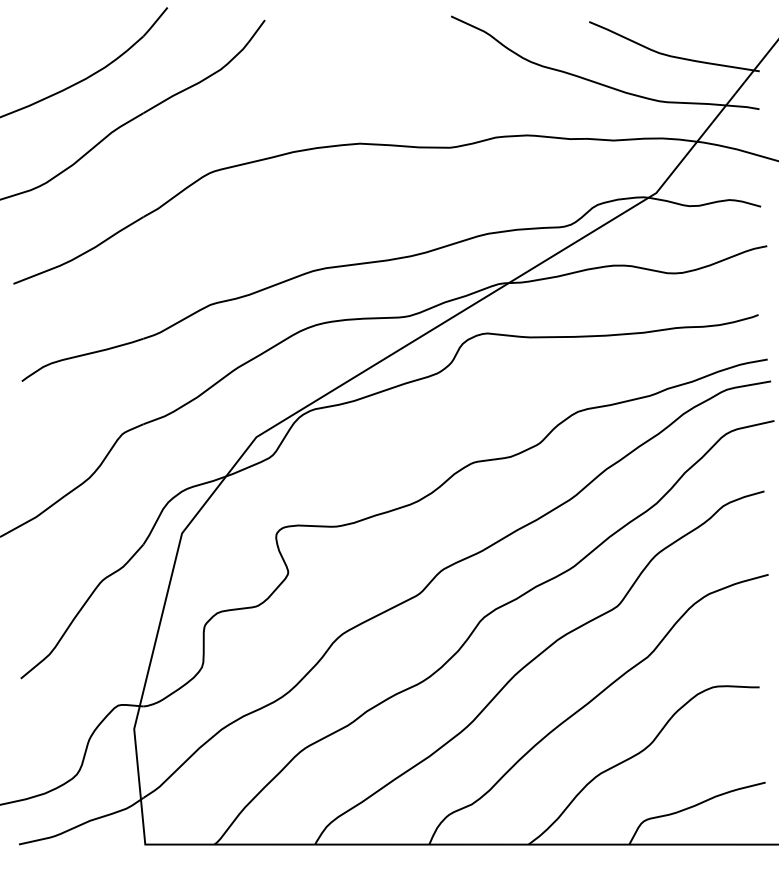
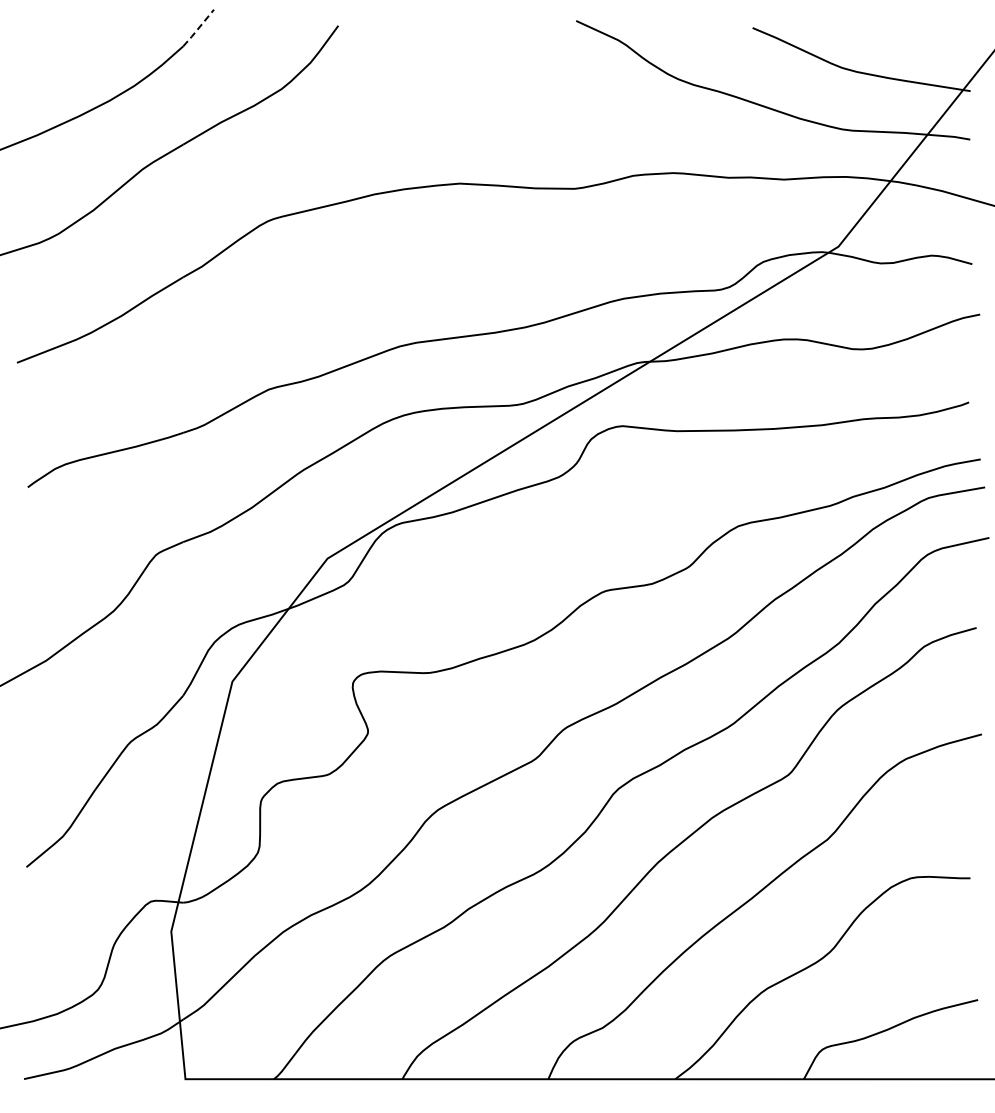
line: (155, 22) -> (198, 28), solid -> dashed

